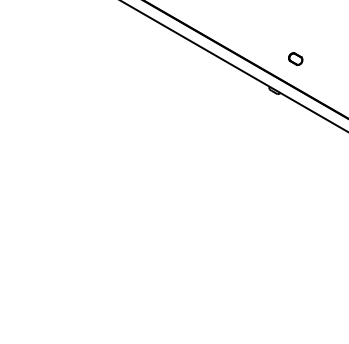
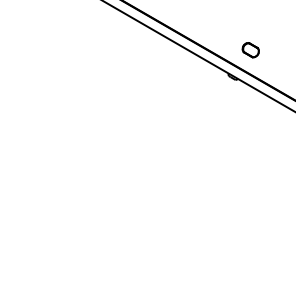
part: (295, 58) -> (250, 49), size x1.43

